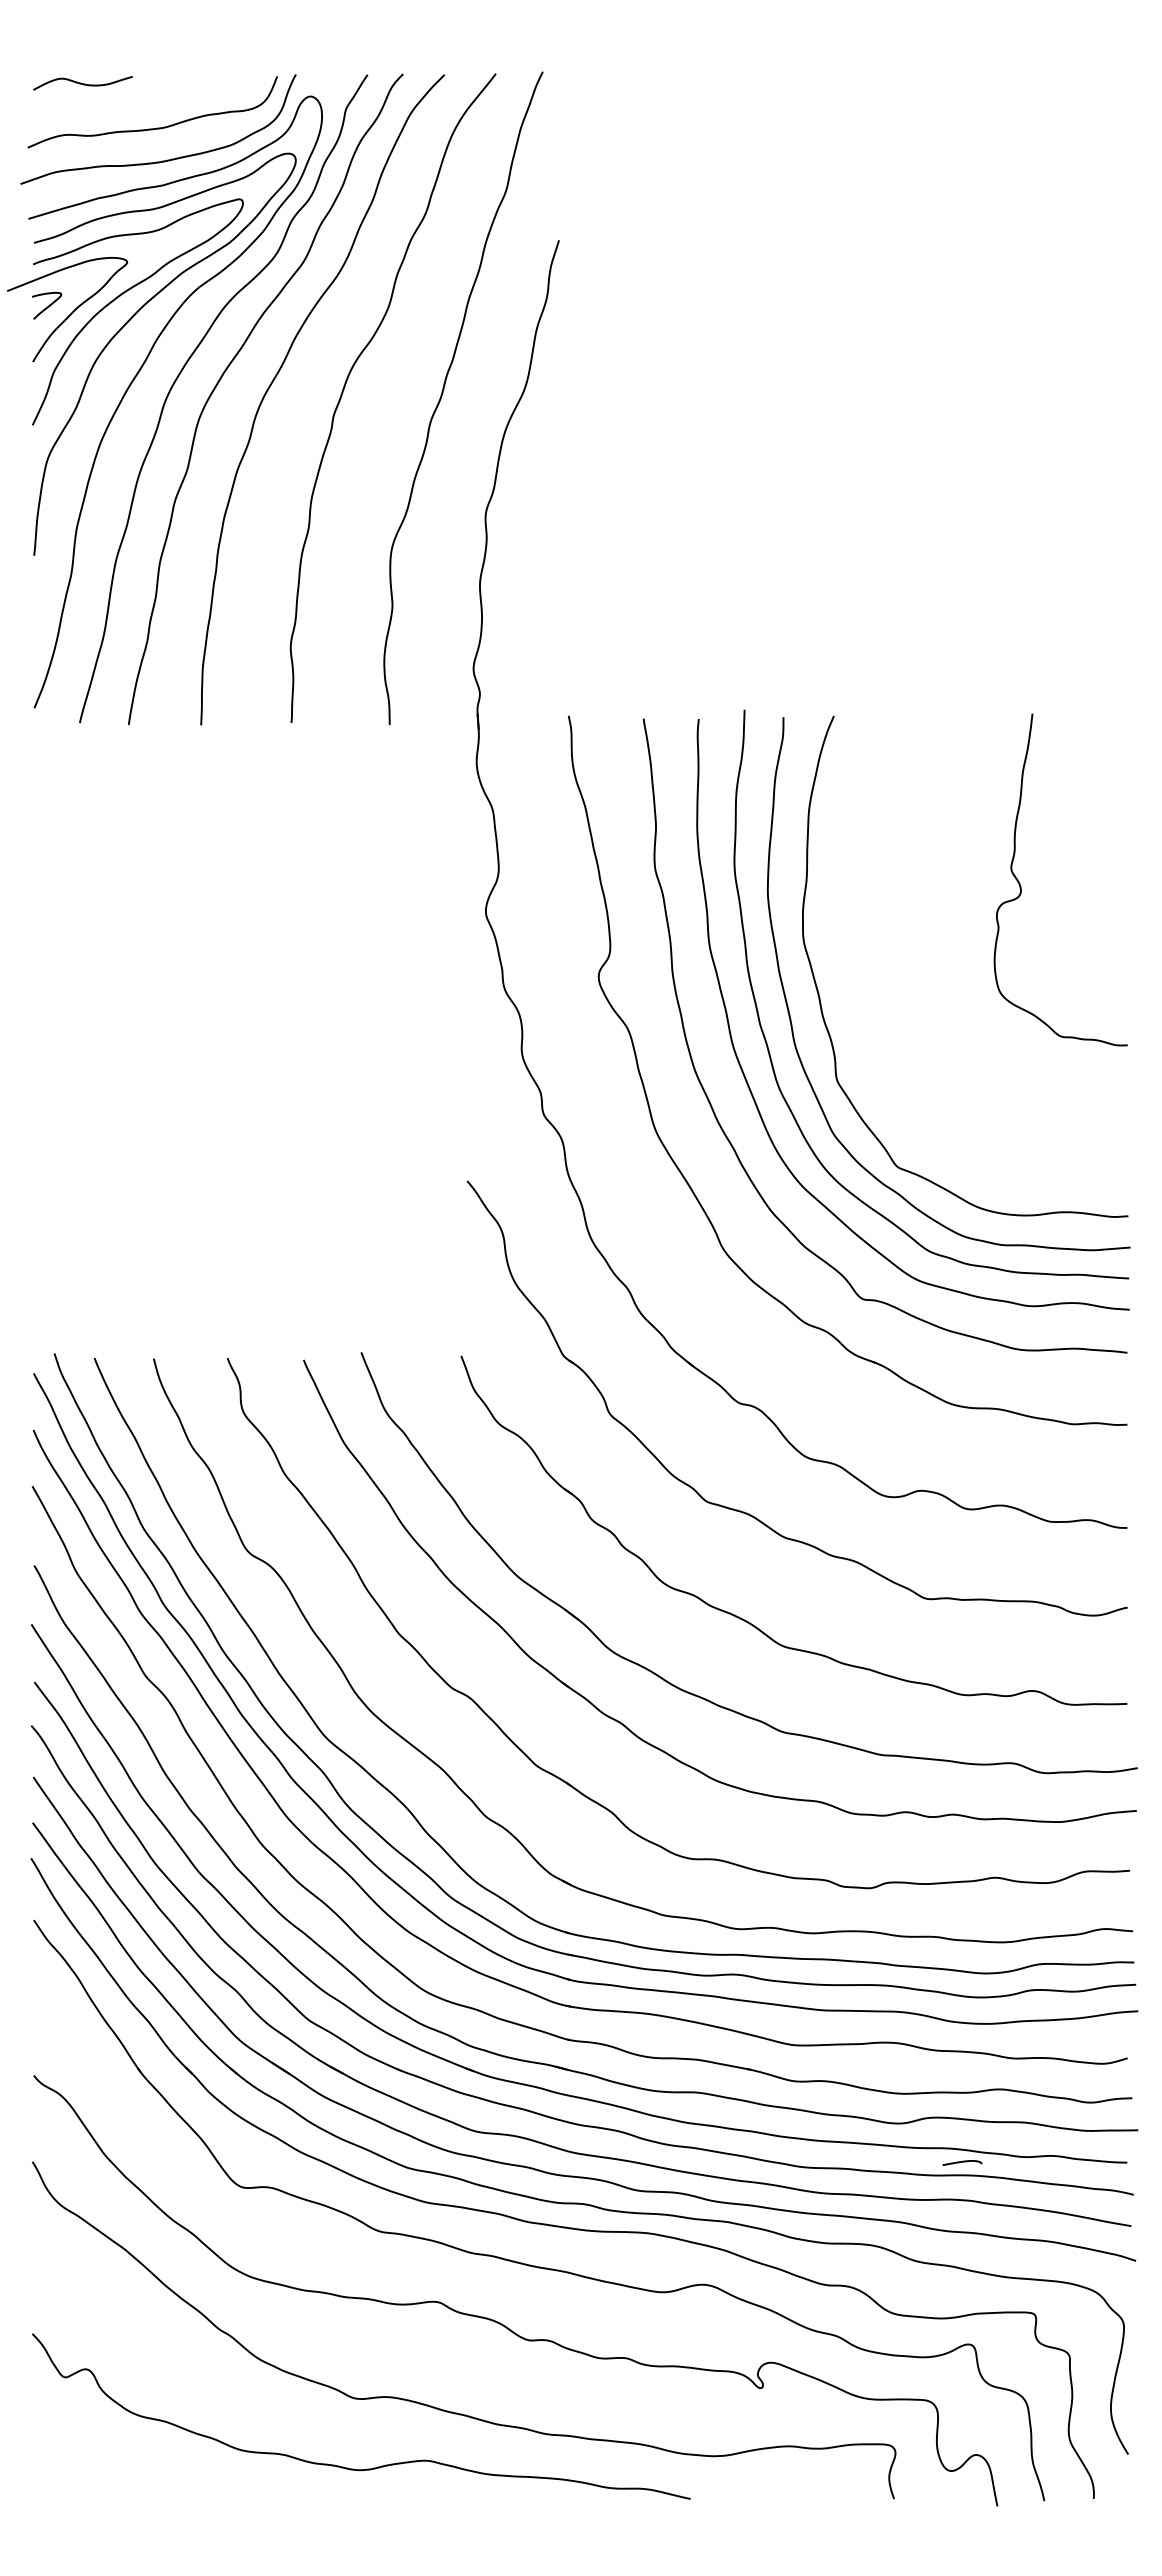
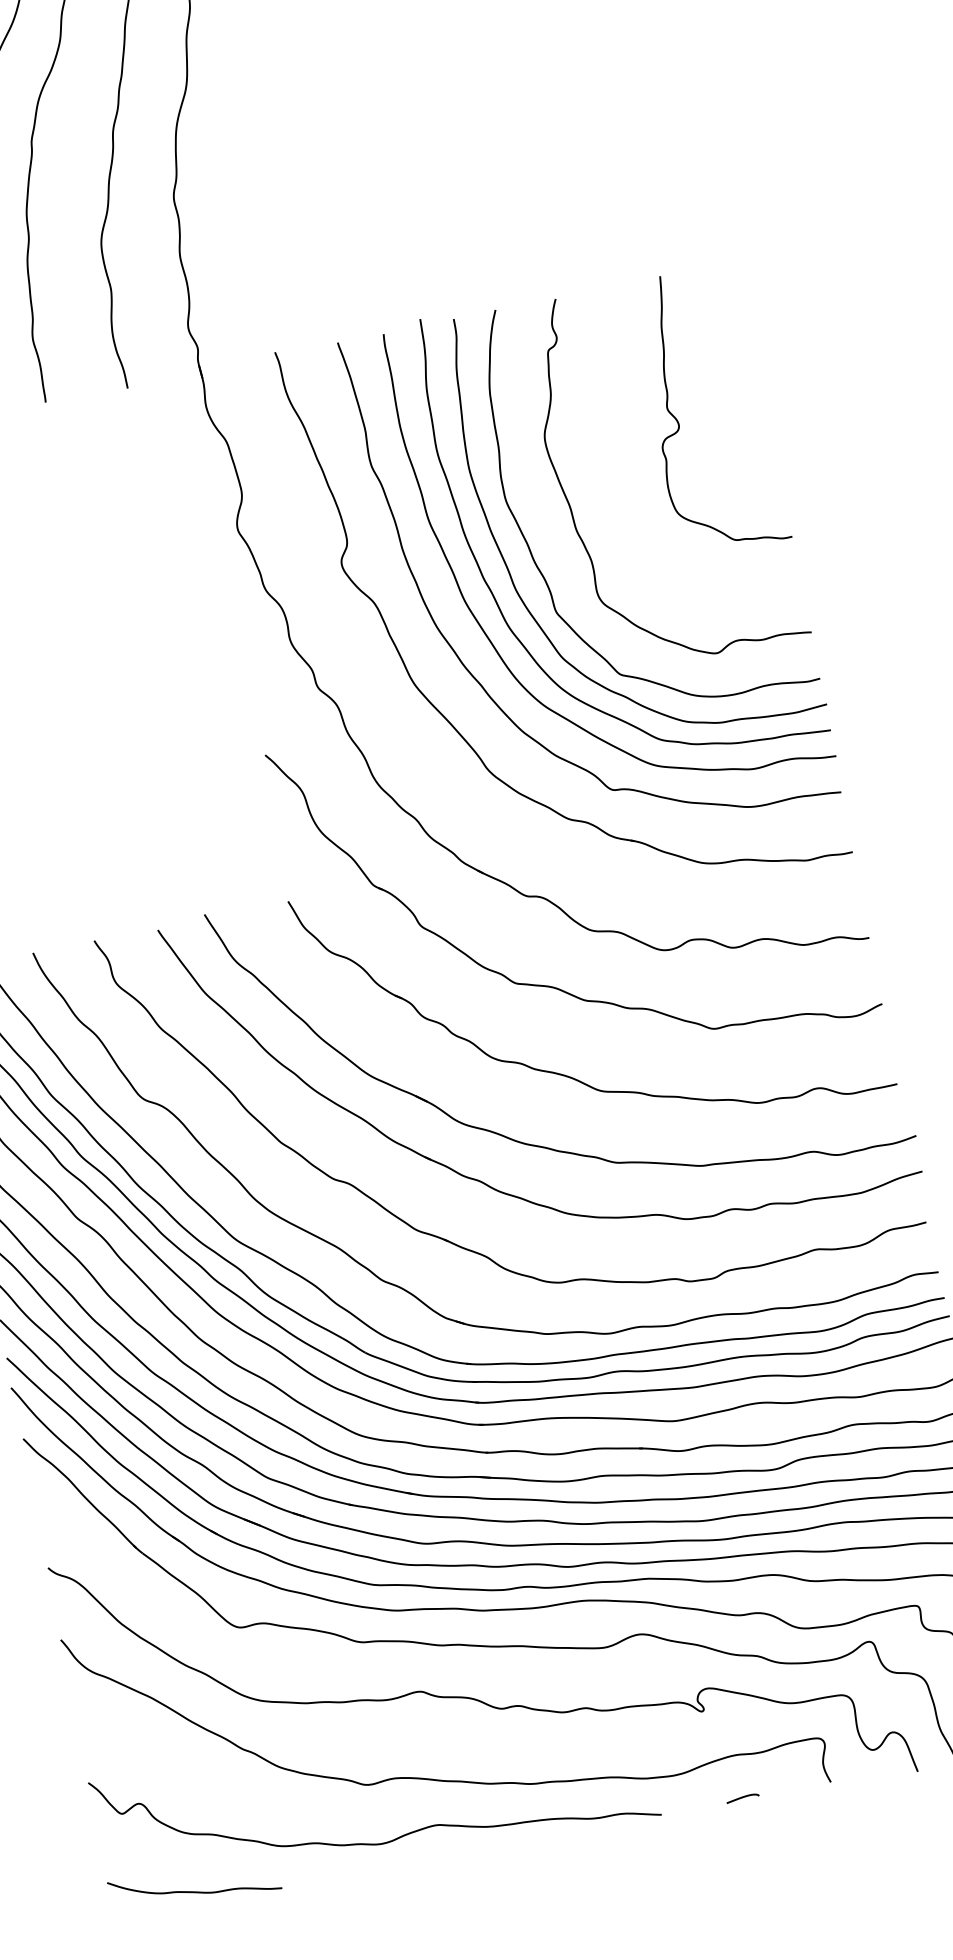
curve: (877, 960) -> (570, 506), added
curve: (962, 2162) -> (742, 1797), moved
curve: (132, 2483) -> (195, 1891), added

